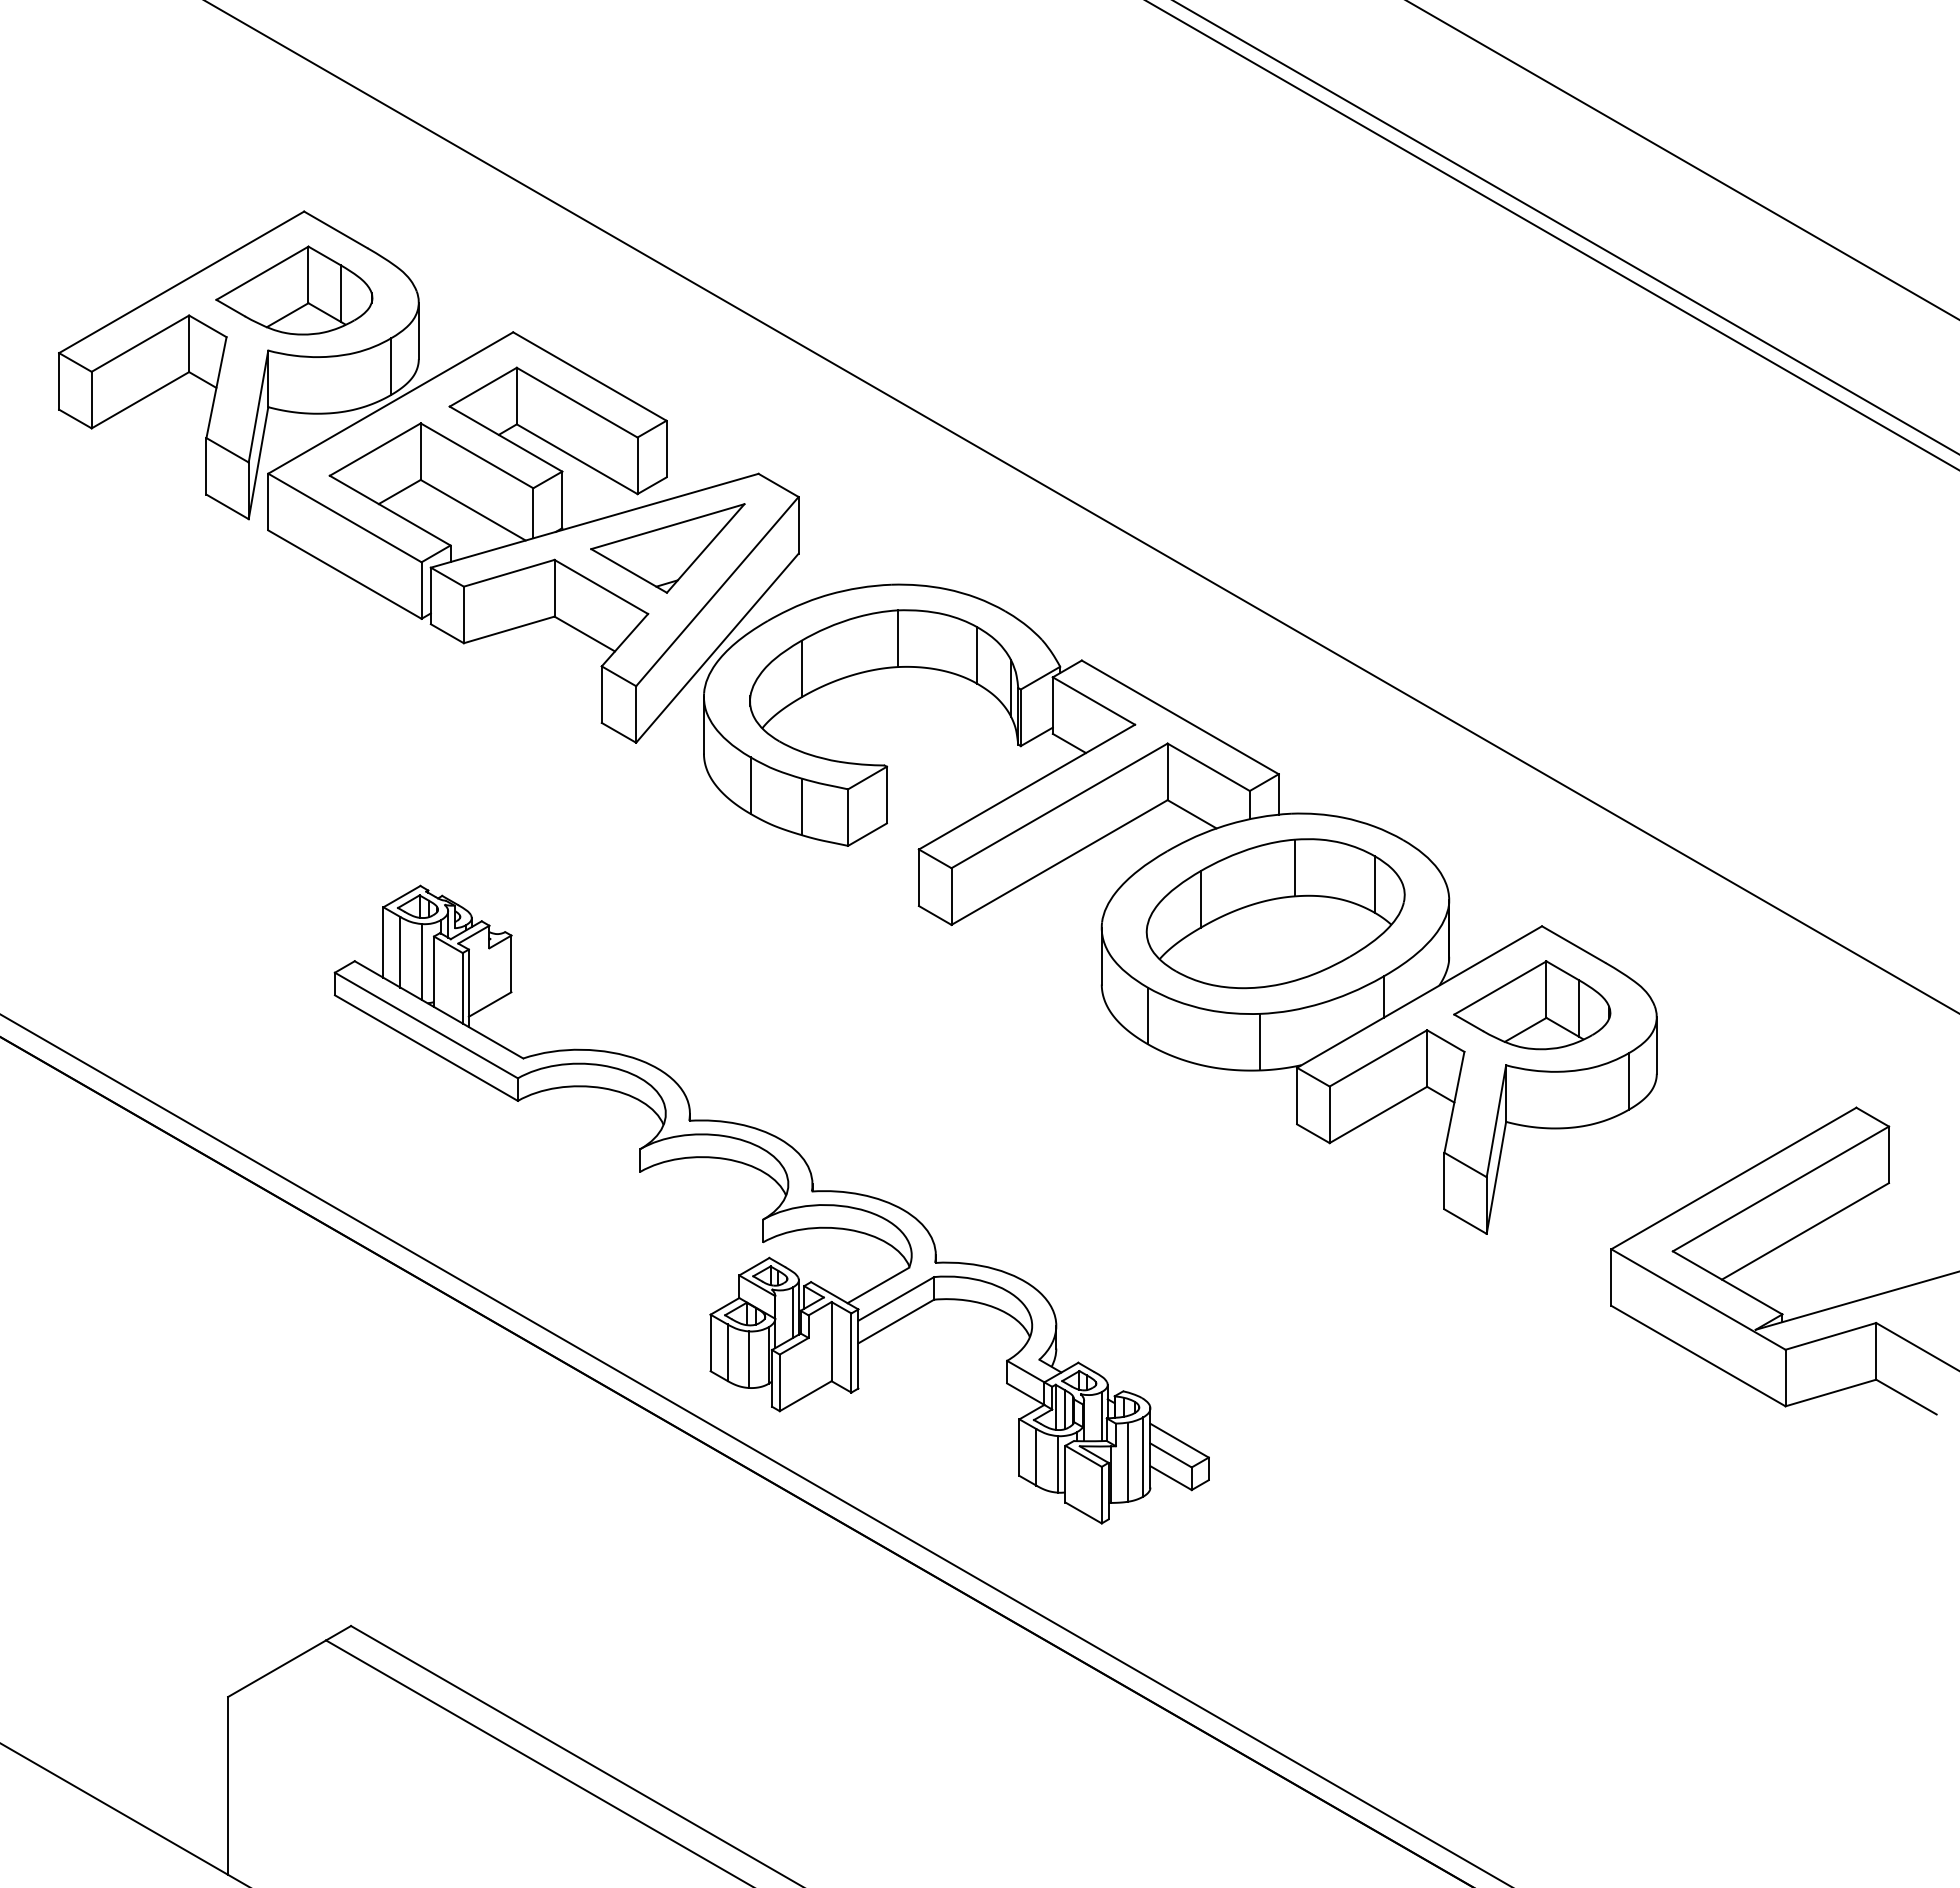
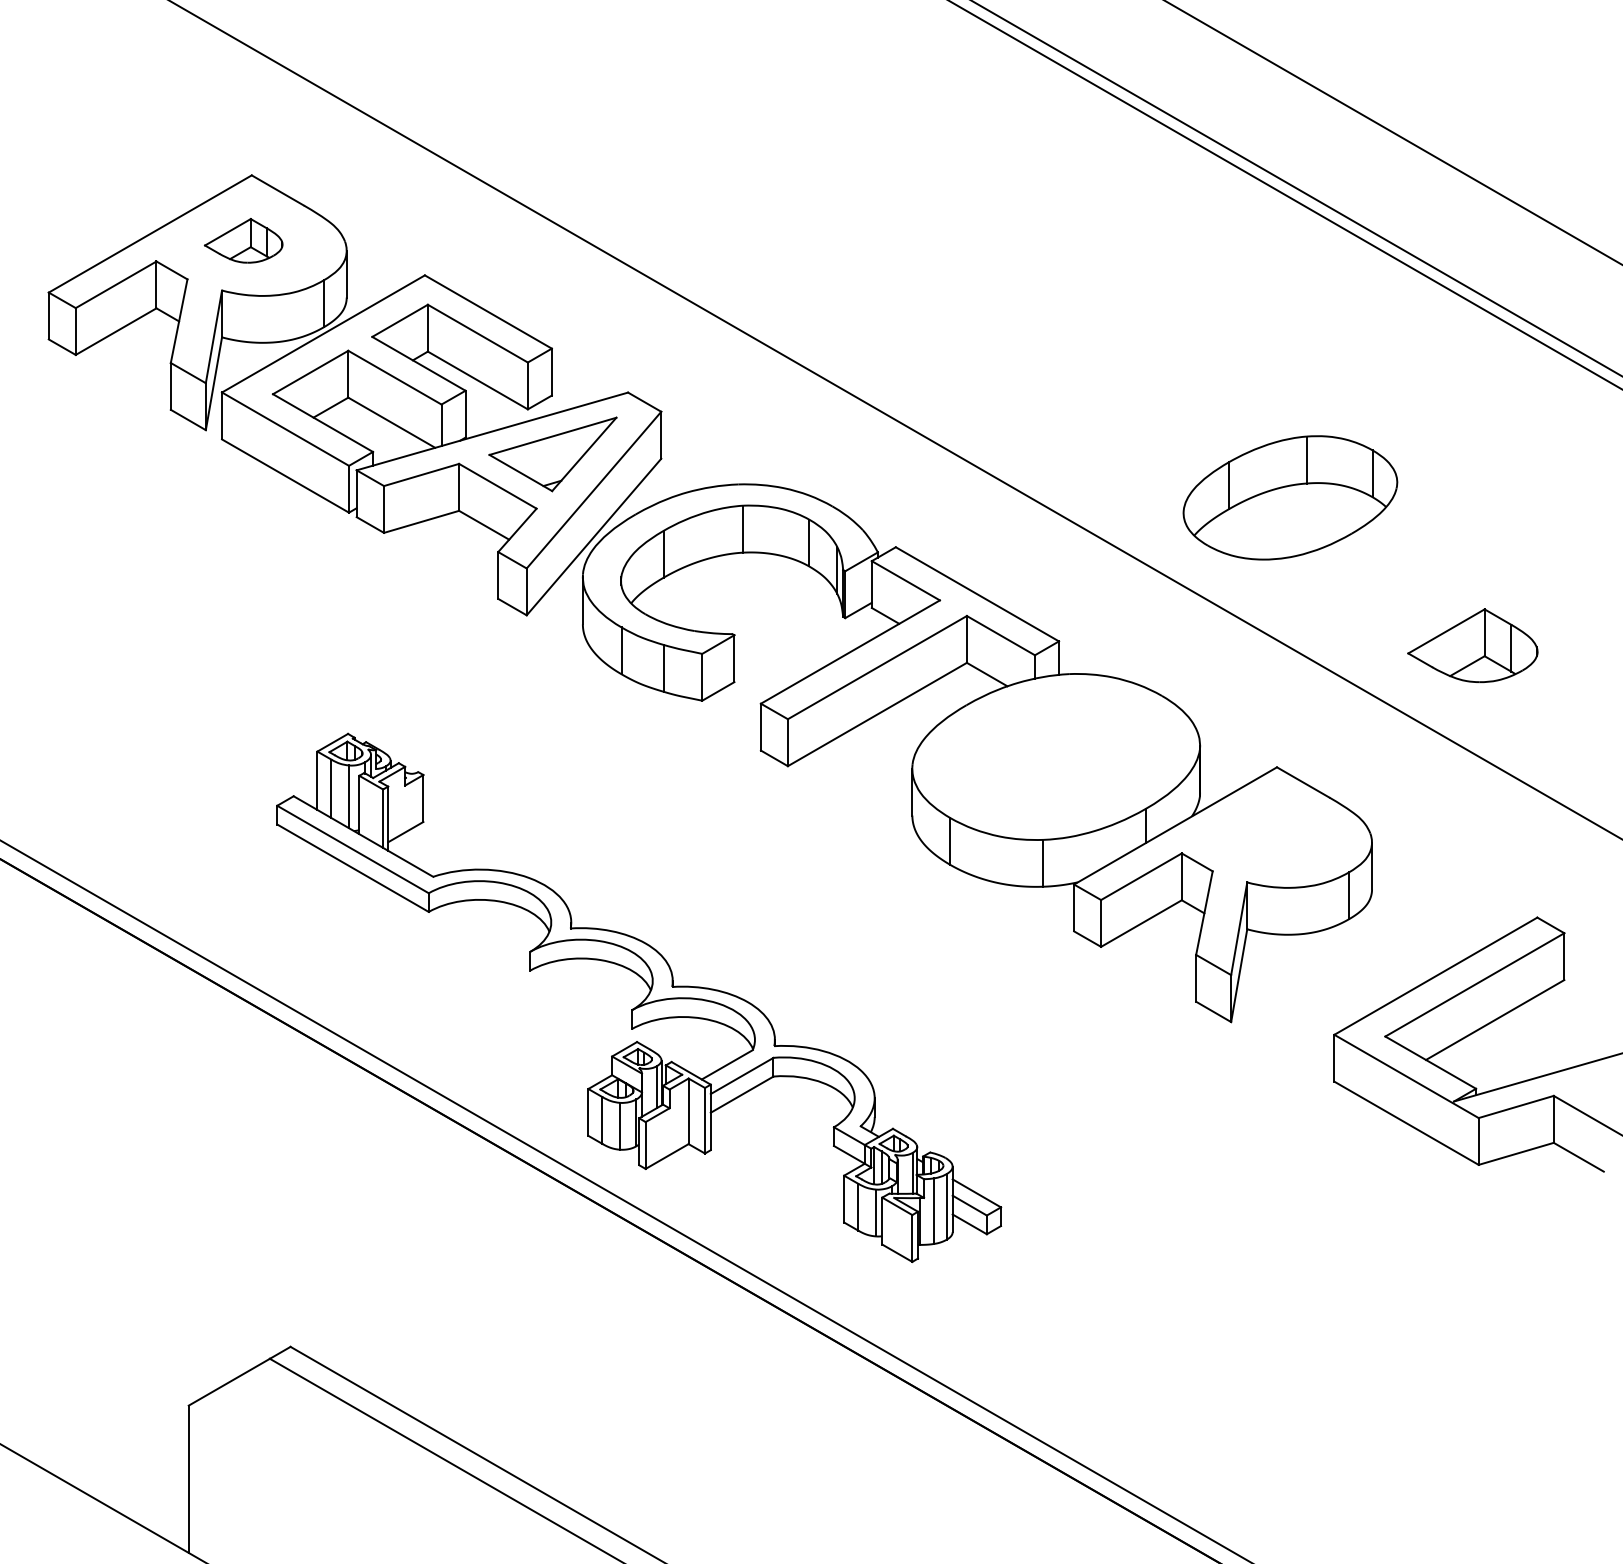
part: (294, 290) -> (243, 240), size x0.6
part: (1275, 913) -> (1290, 497), moved
part: (1531, 1004) -> (1472, 645), moved

